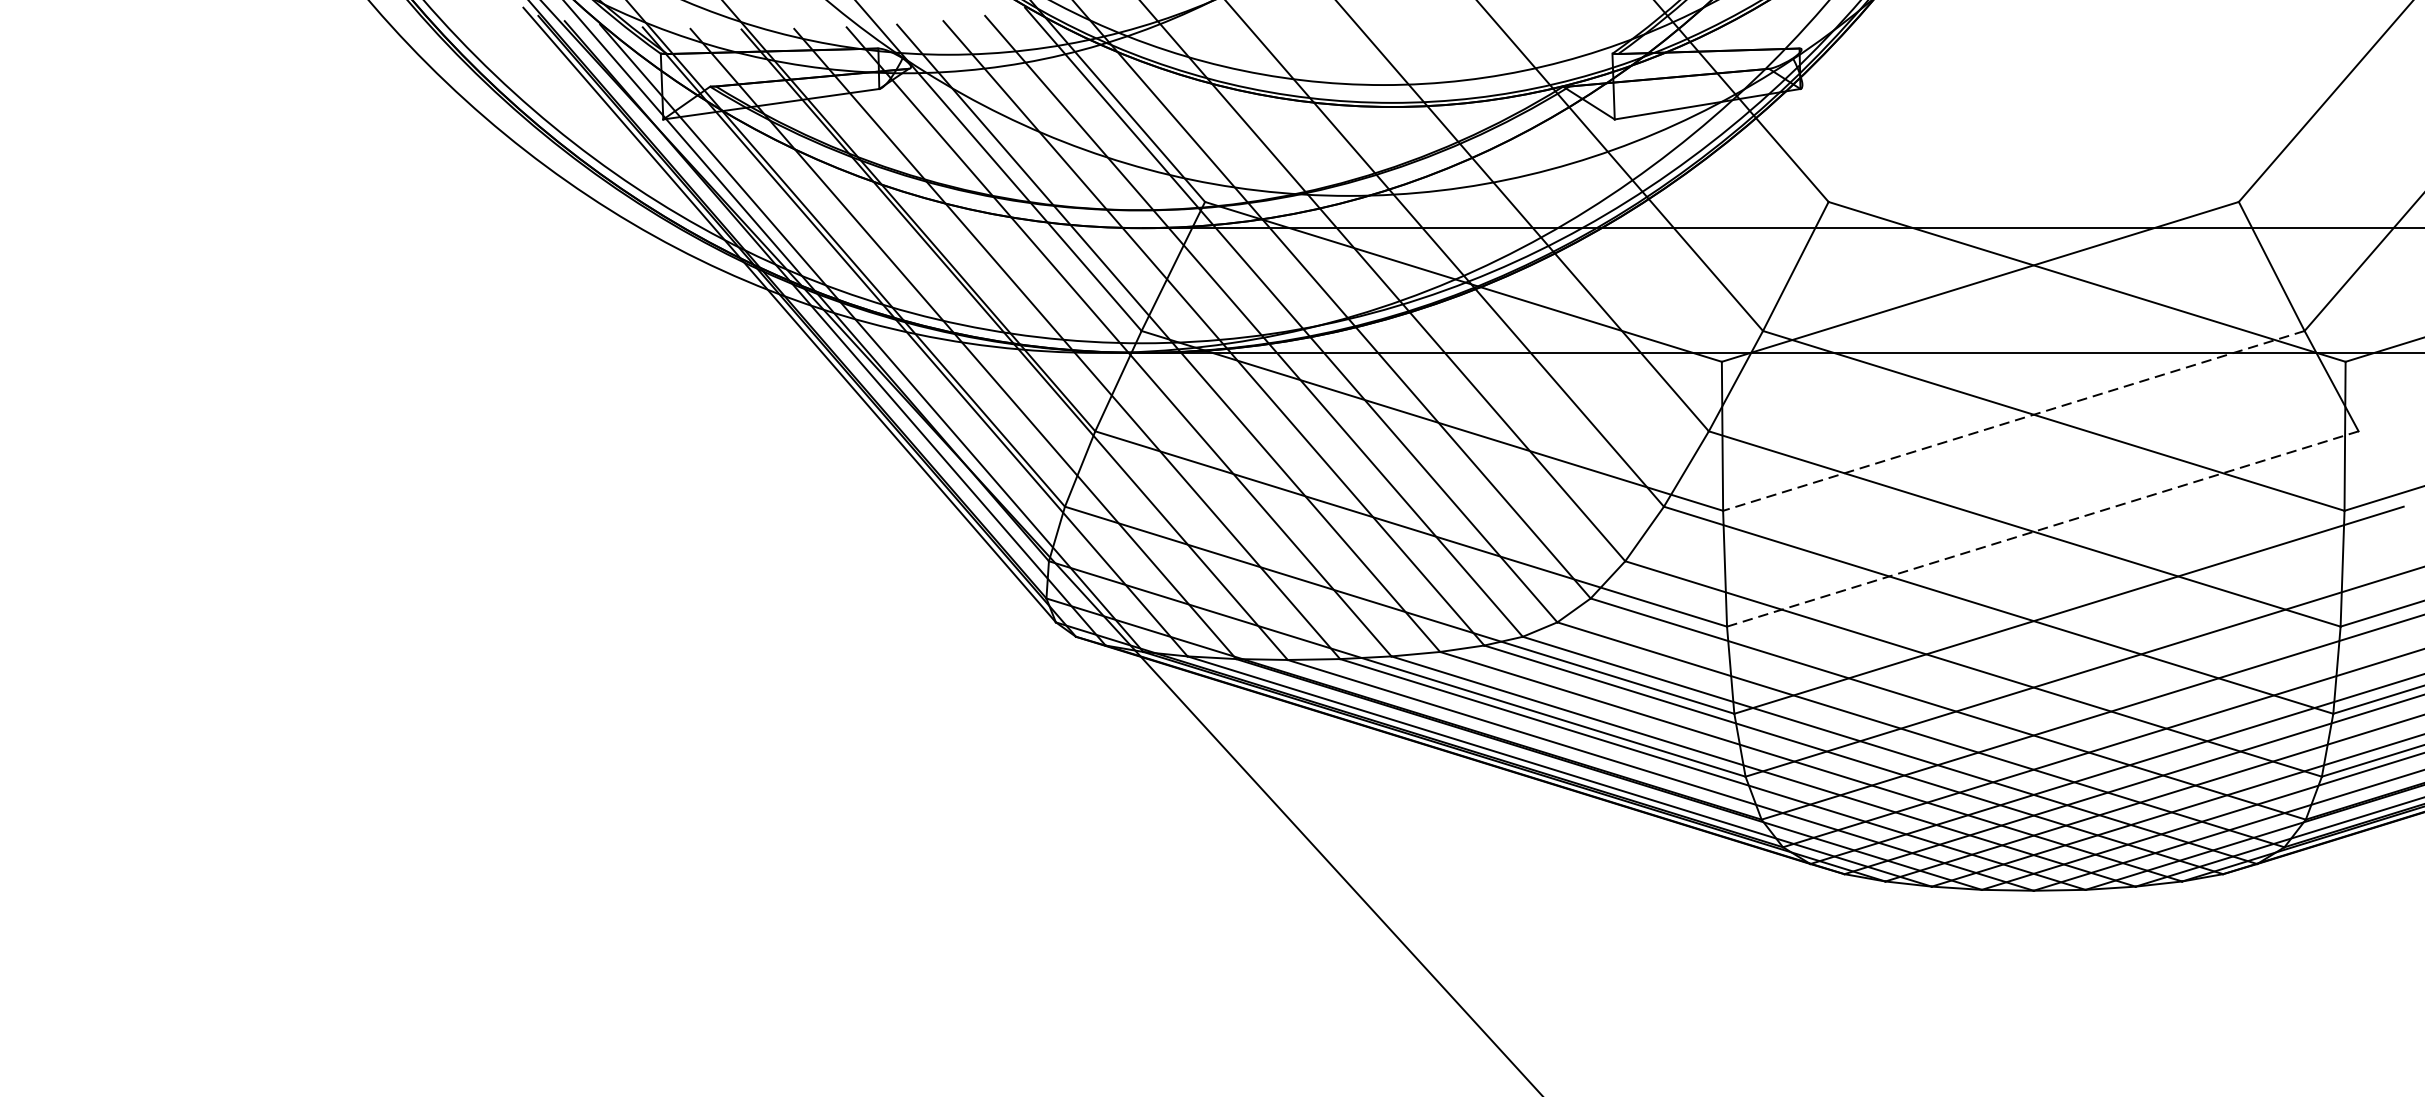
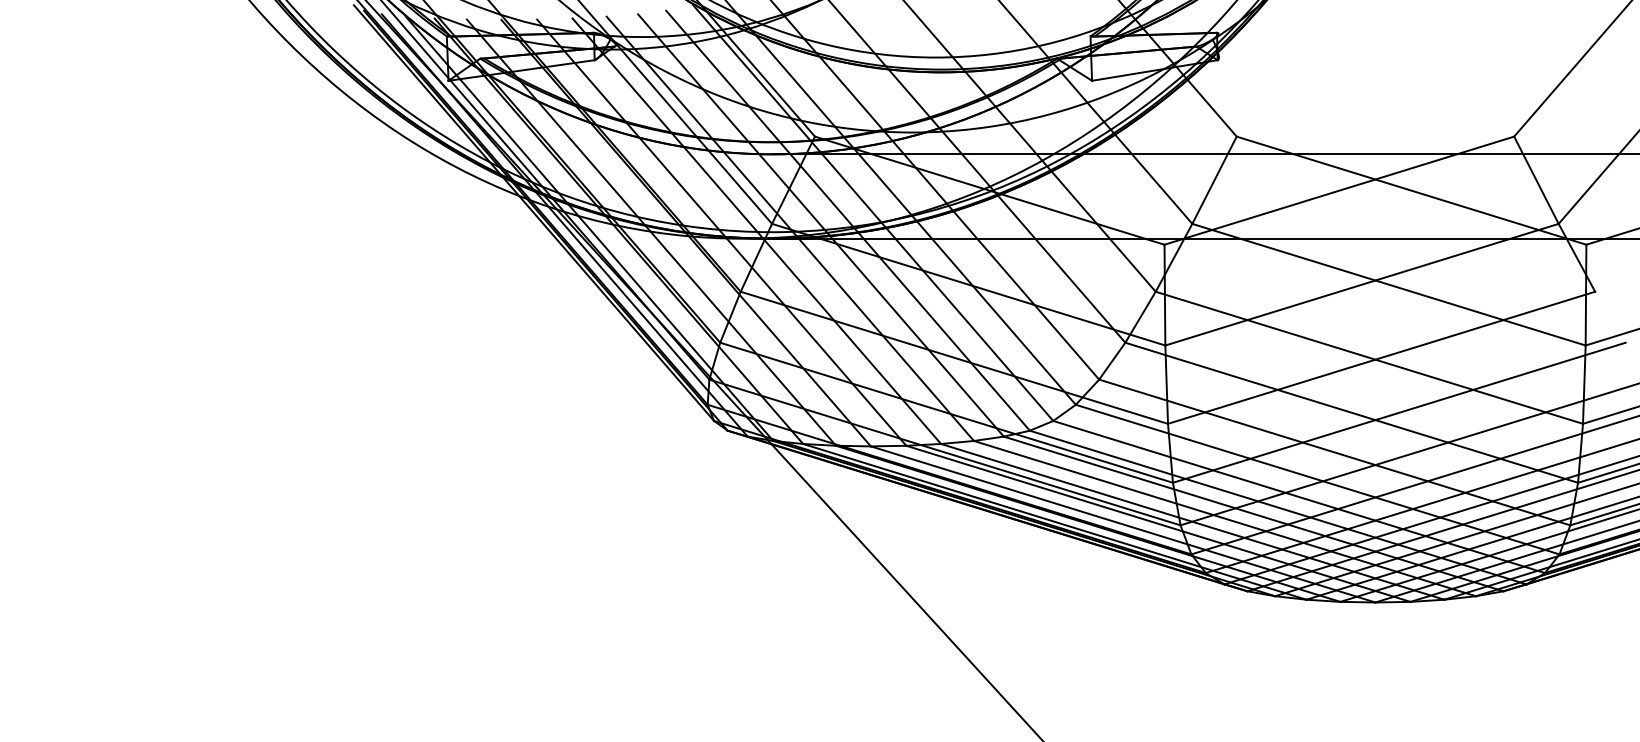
line: (2014, 420) -> (1362, 284), dashed -> solid
line: (2042, 528) -> (1381, 357), dashed -> solid

